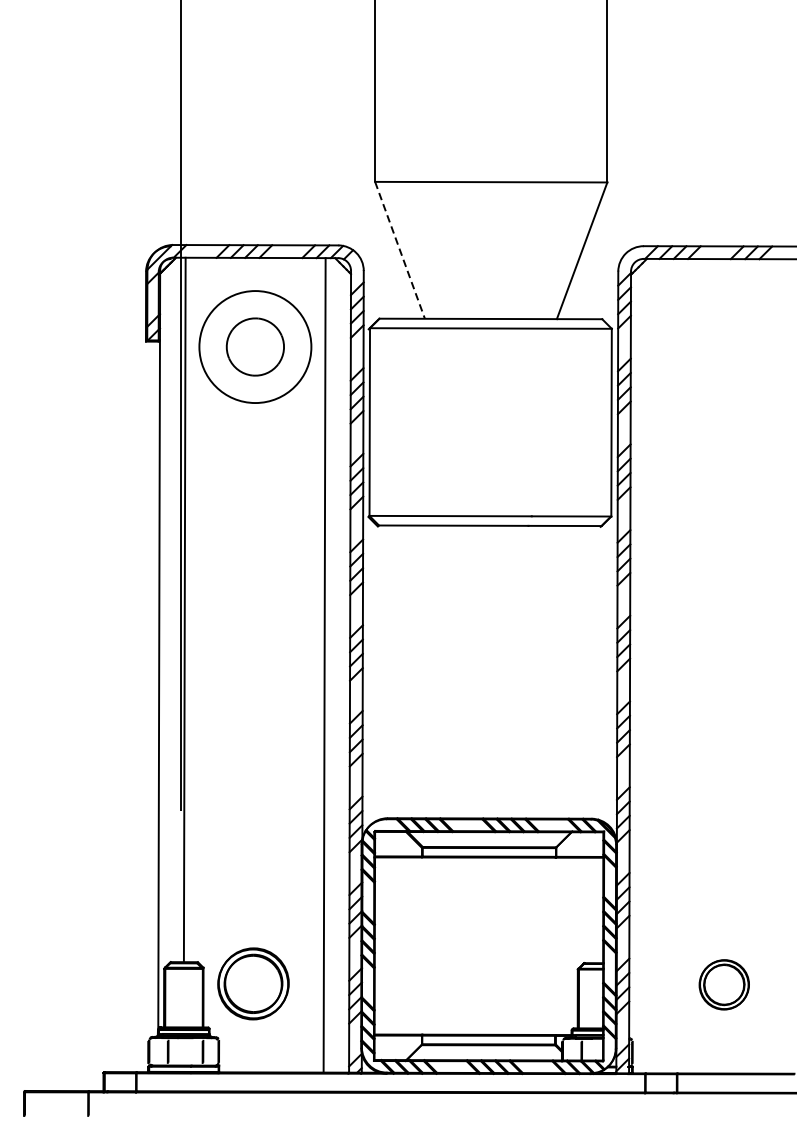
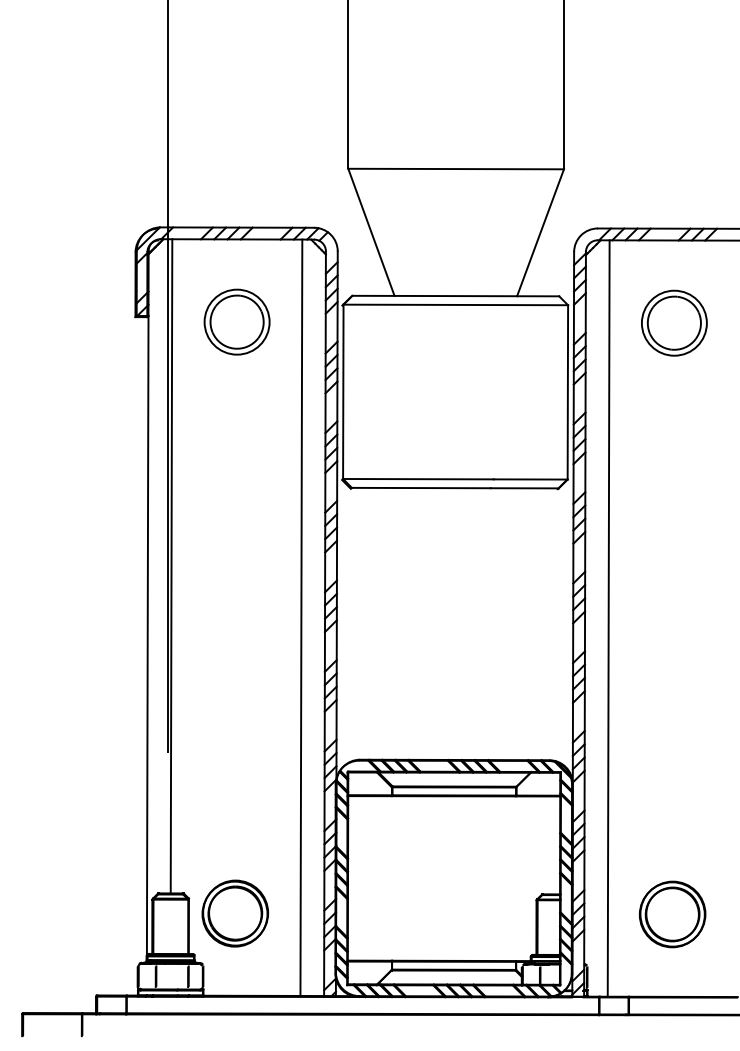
line: (400, 250) -> (371, 232), dashed -> solid
circle: (254, 346) -> (236, 321), size x0.62
part: (726, 347) -> (674, 322), added
line: (655, 666) -> (608, 618), added
part: (724, 984) -> (672, 914), size x1.43

